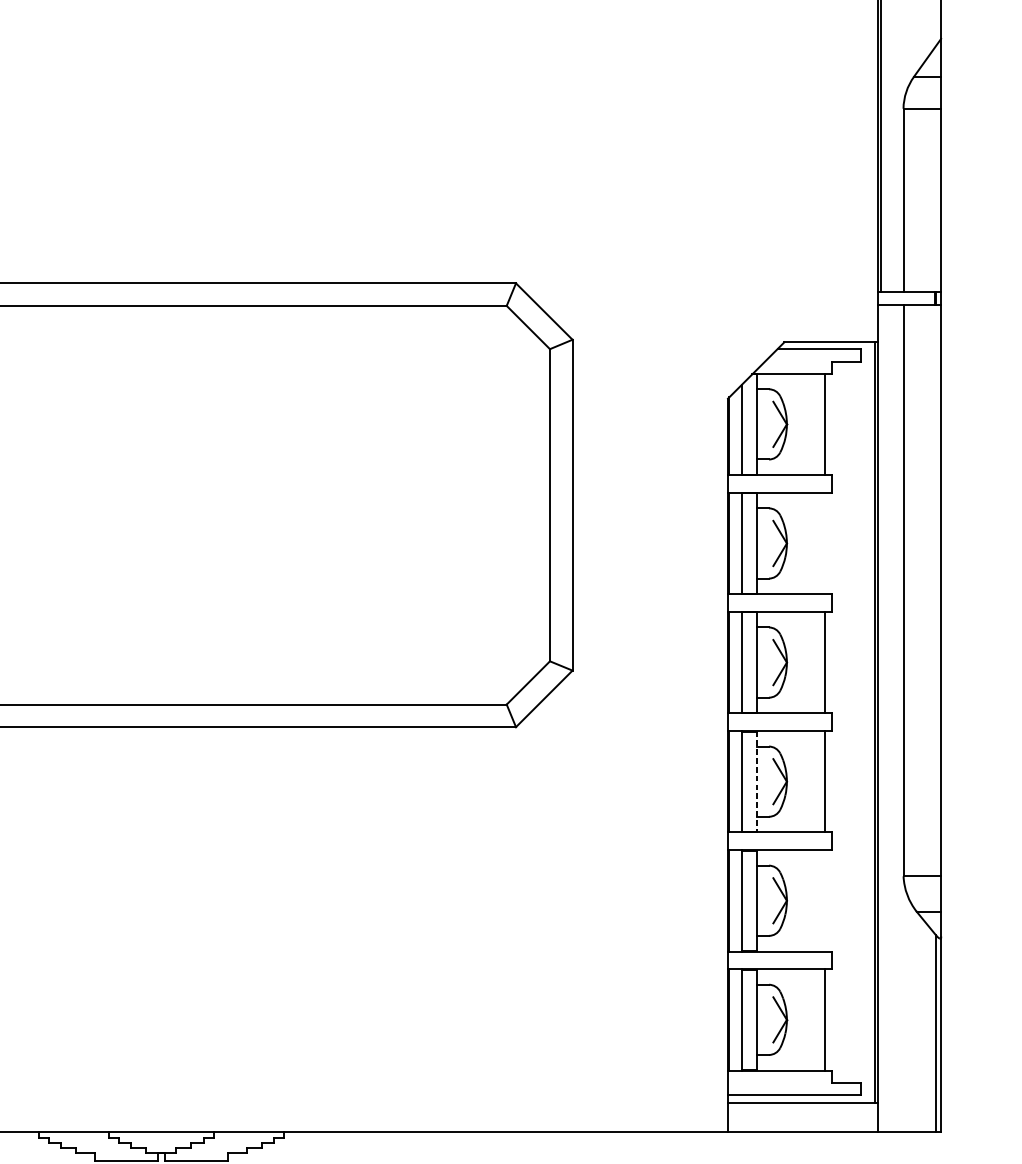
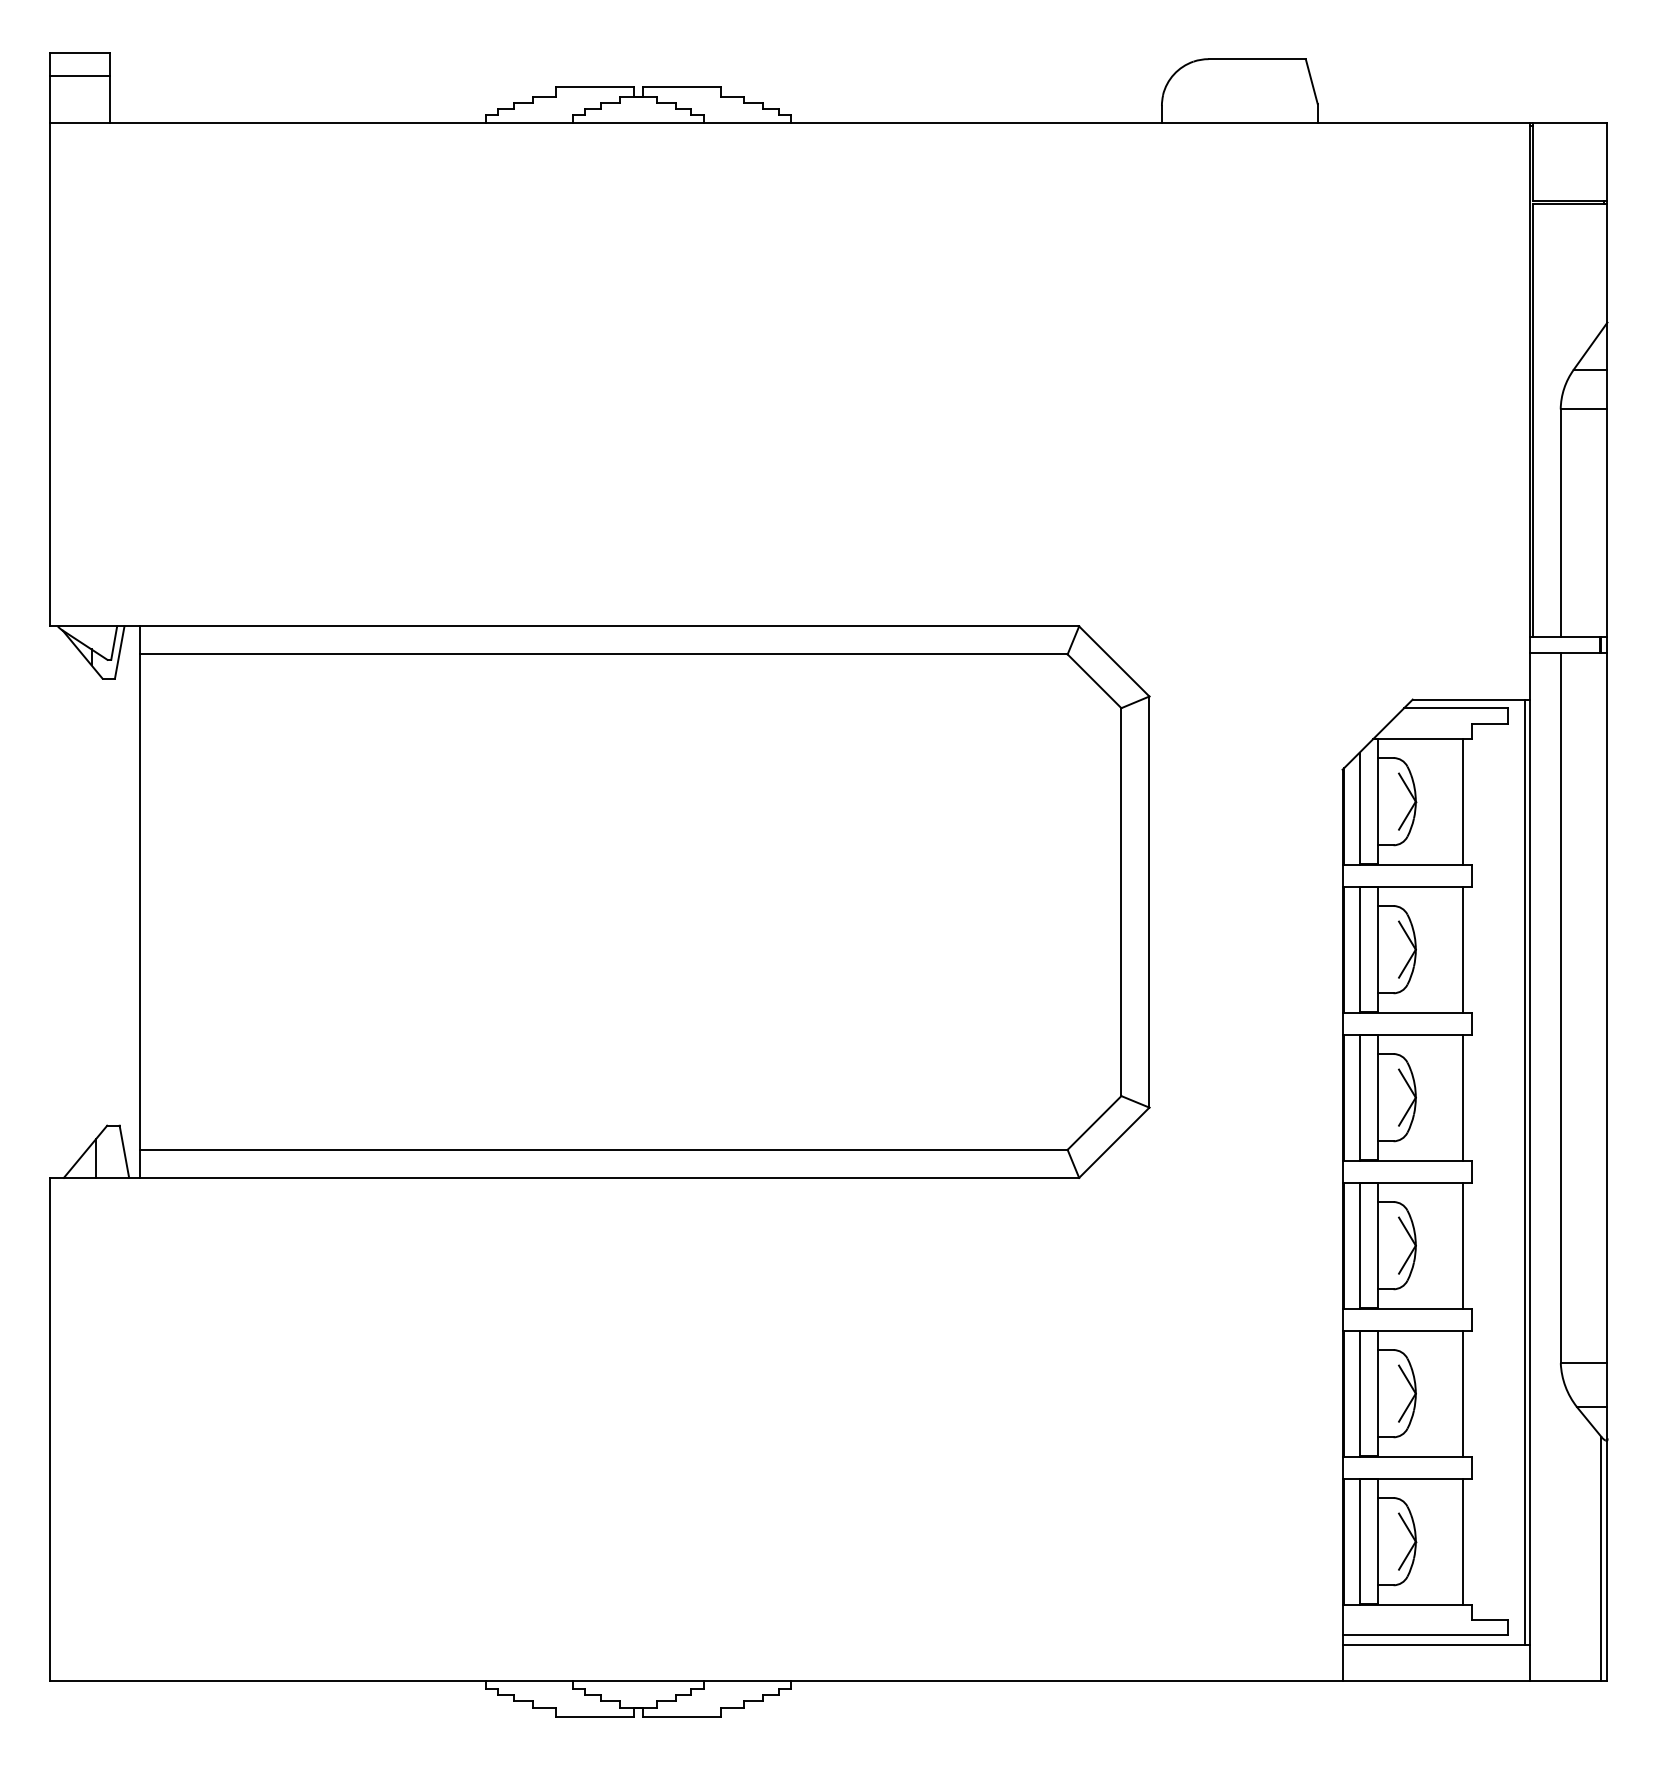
line: (824, 543) -> (1462, 949), added
line: (756, 782) -> (1378, 1246), dashed -> solid
line: (824, 900) -> (1462, 1393), added

